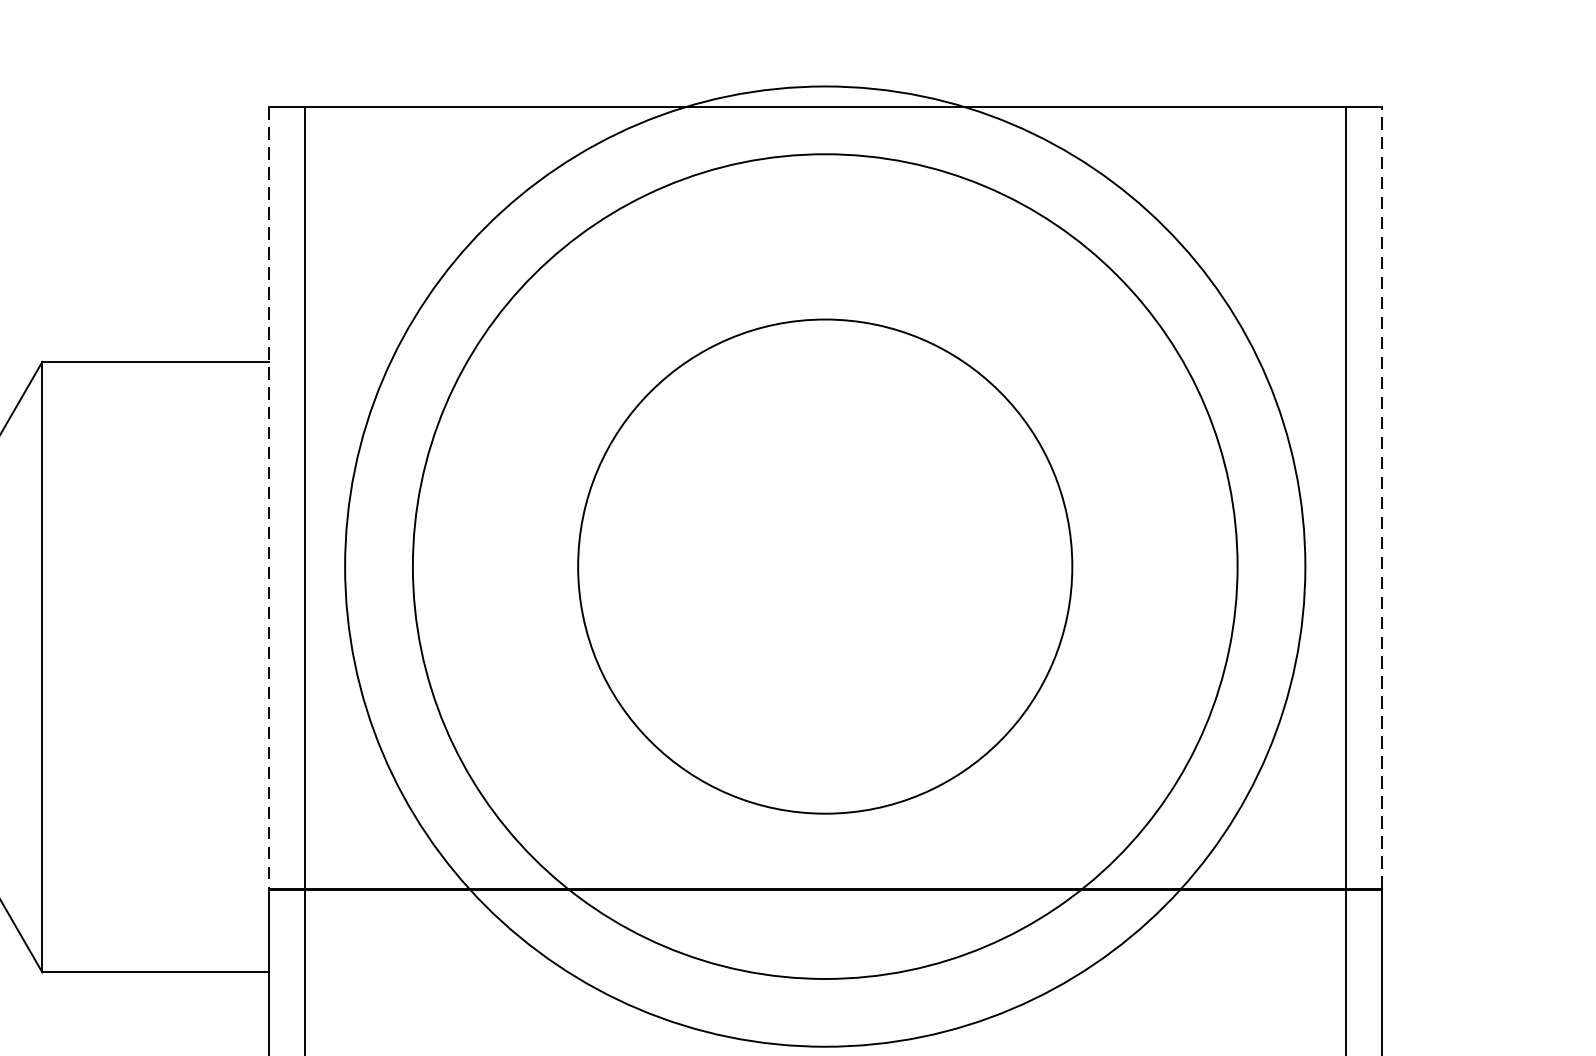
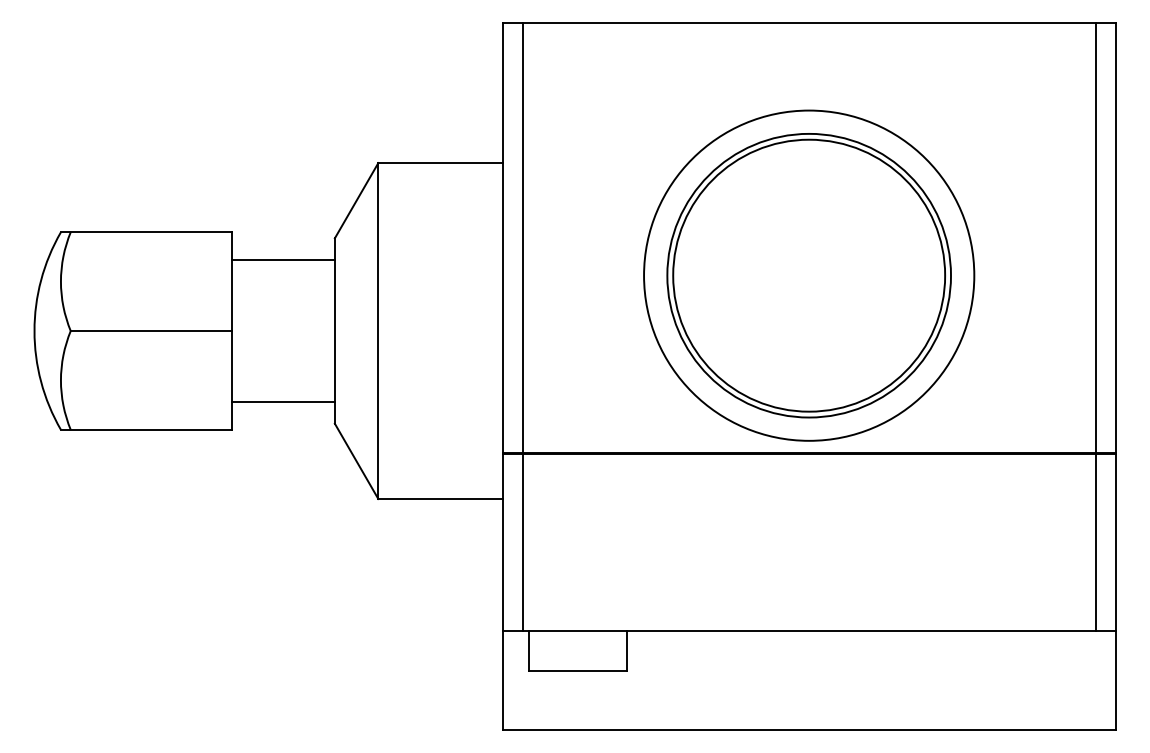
line: (1381, 497) -> (1115, 237), dashed -> solid
line: (267, 498) -> (502, 238), dashed -> solid
circle: (825, 566) -> (809, 275), size x0.62
circle: (825, 566) -> (809, 275), size x0.62

